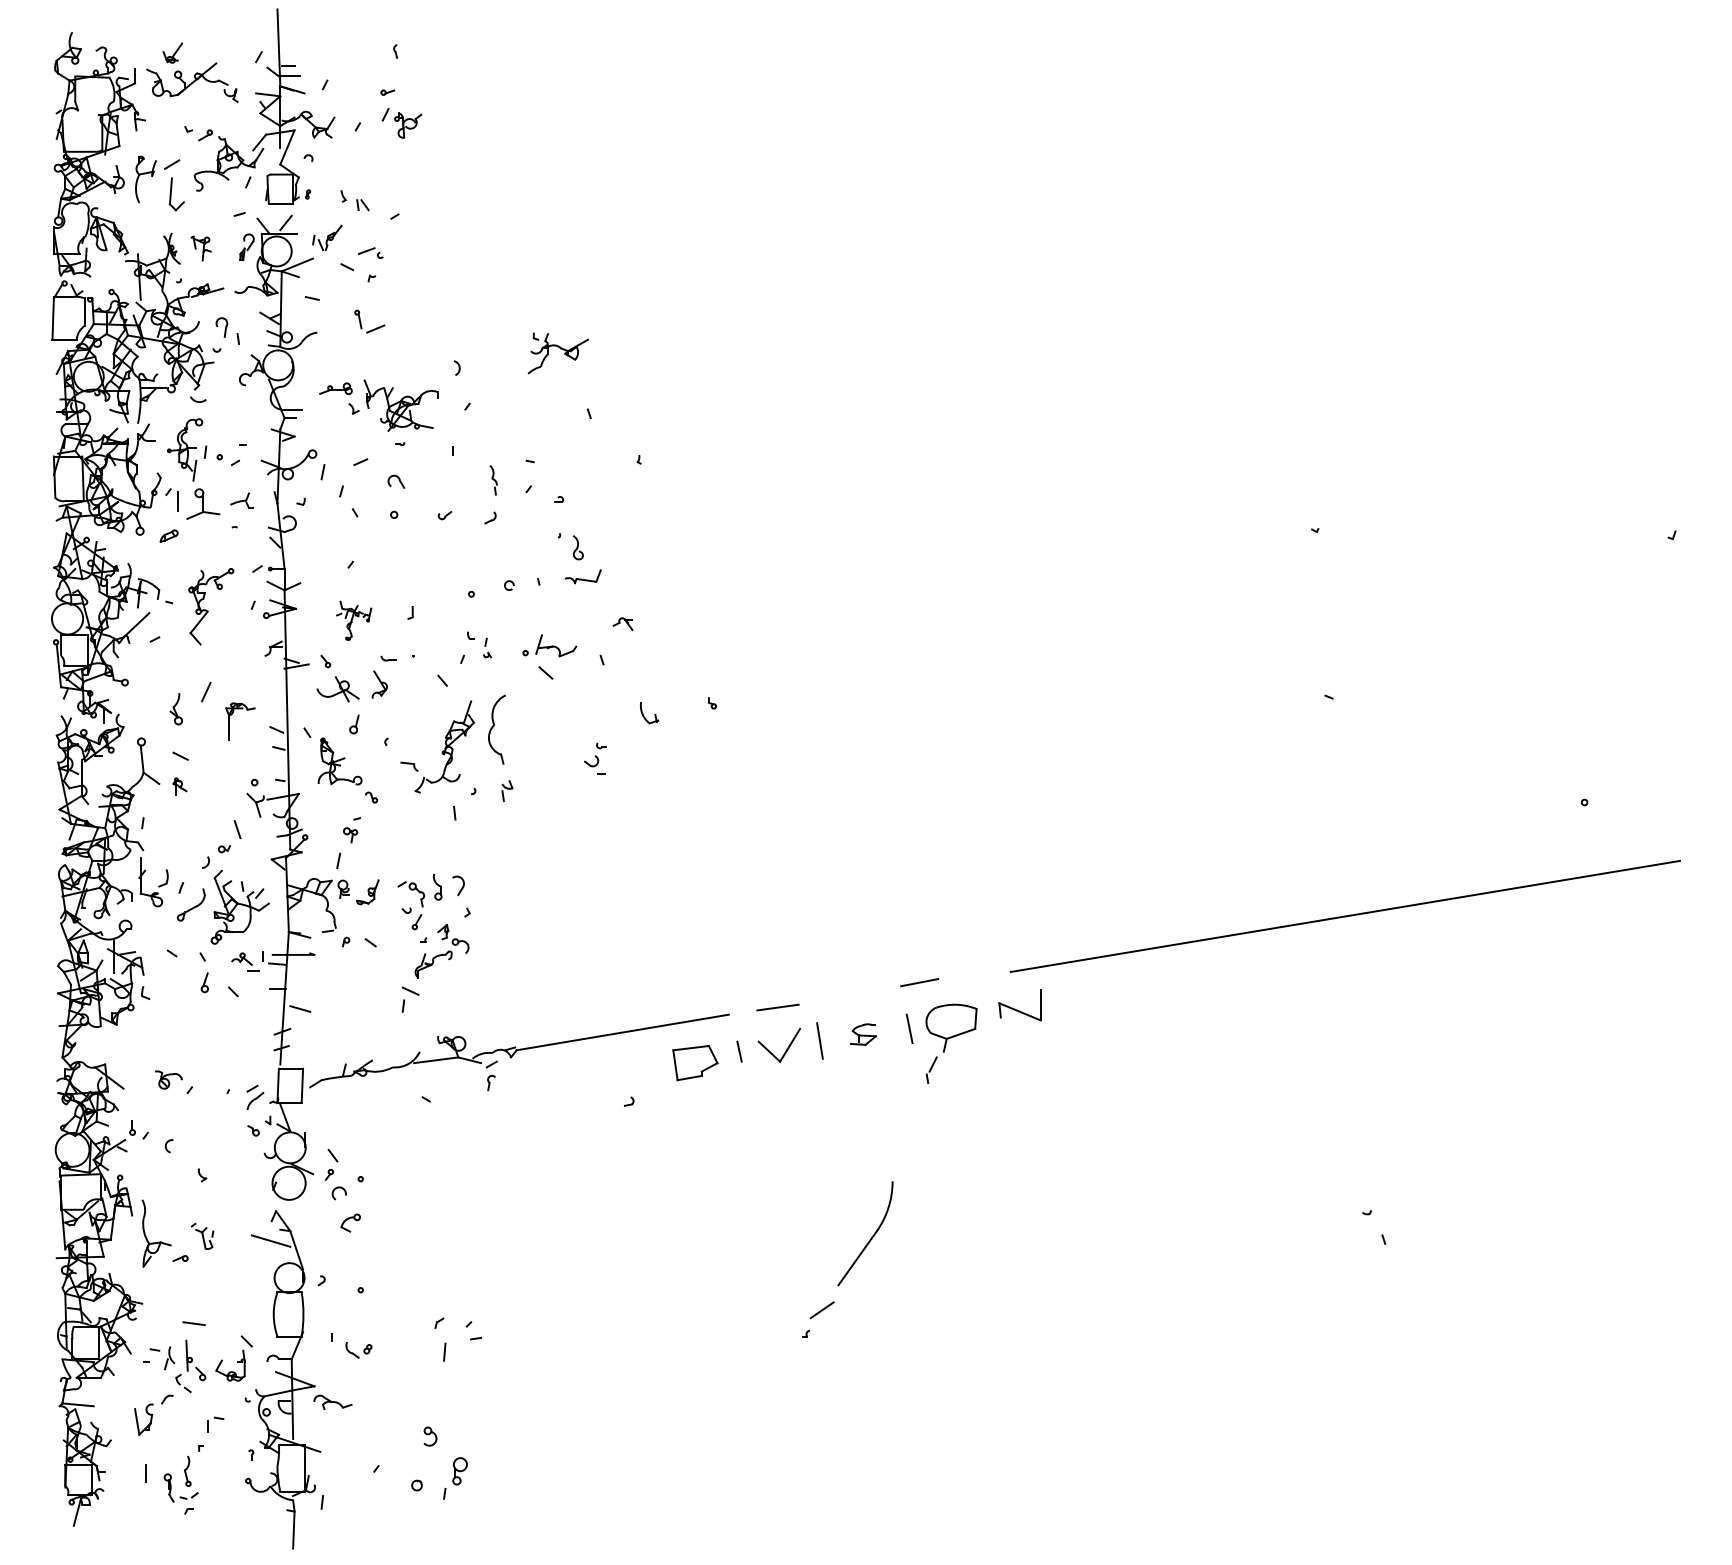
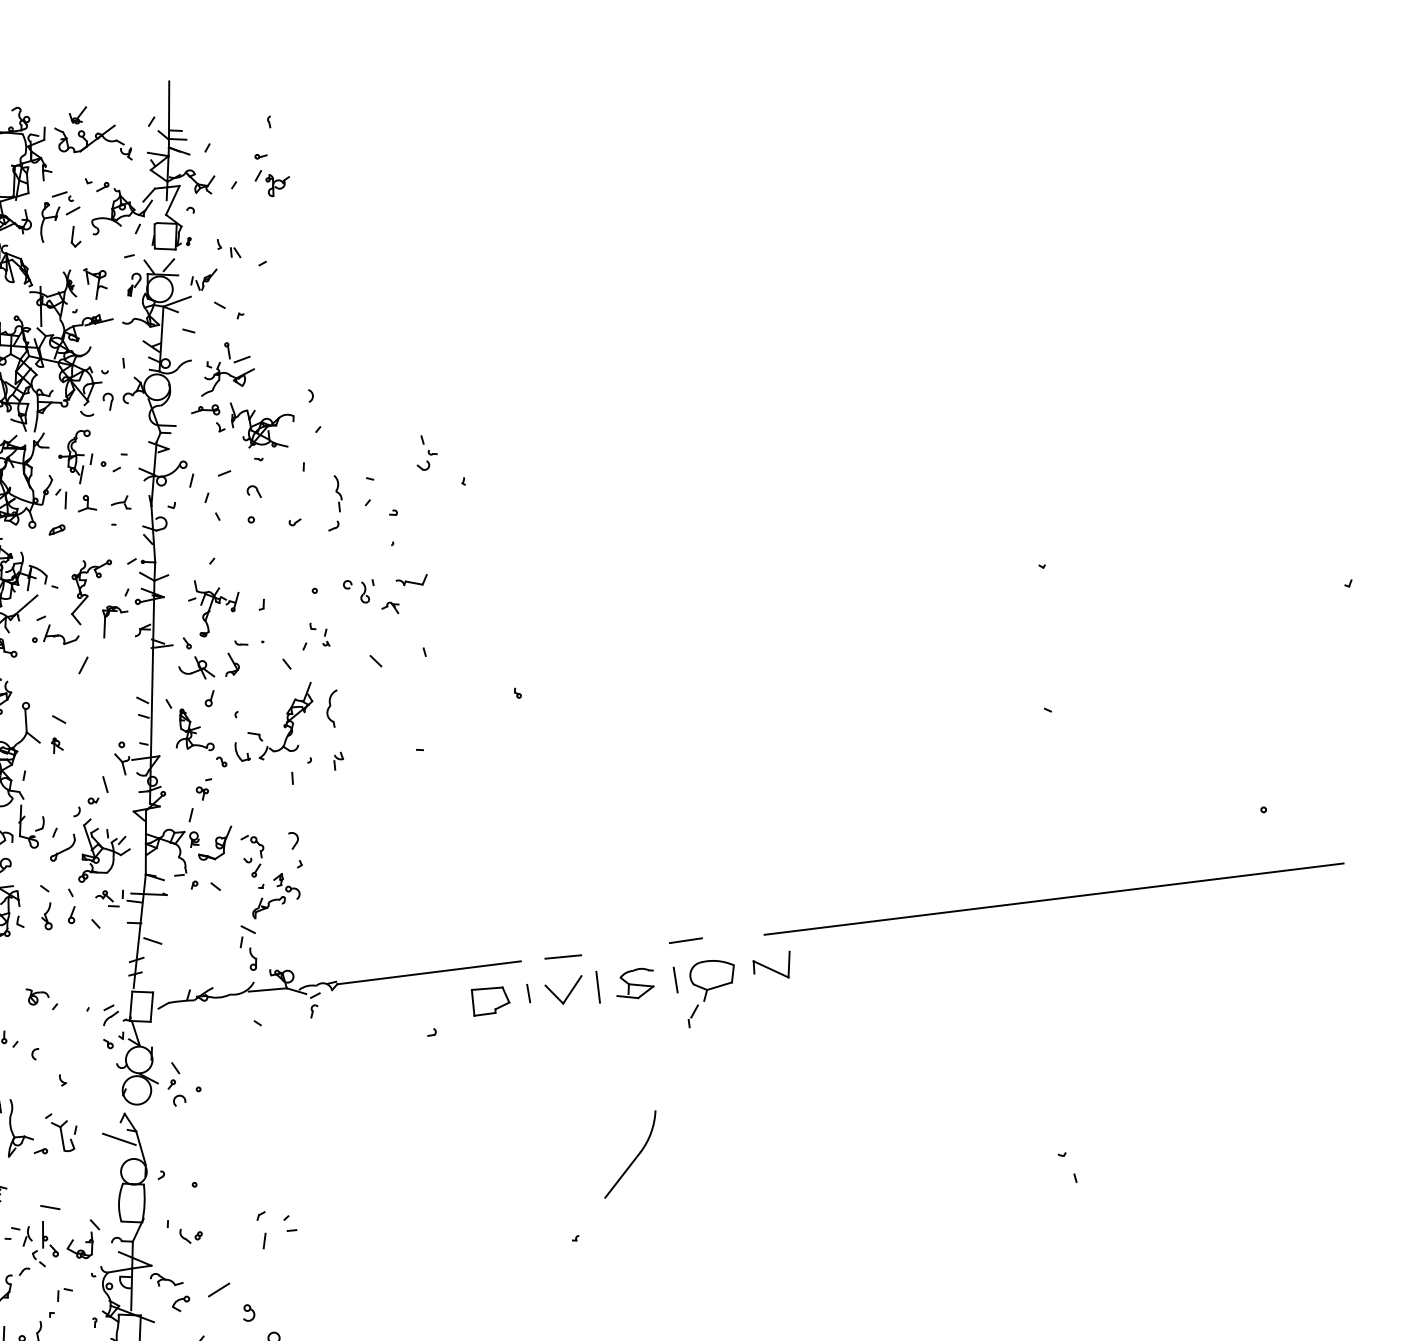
part: (177, 194) -> (76, 236), size x0.71
part: (200, 248) -> (94, 284), size x1.43
part: (370, 253) -> (62, 196), moved
part: (221, 327) -> (107, 401), moved
part: (557, 353) -> (227, 379), moved
part: (493, 480) -> (337, 493), size x1.43
part: (203, 504) -> (87, 504), size x0.62
part: (577, 547) -> (364, 592), moved
part: (353, 620) -> (212, 609), size x1.67
part: (622, 623) -> (389, 607), moved
part: (549, 645) -> (55, 634), moved
part: (175, 709) -> (46, 916), moved
part: (233, 713) -> (109, 615), moved
part: (649, 713) -> (242, 752), moved
part: (496, 730) -> (331, 708), size x0.62
part: (595, 754) -> (427, 459), moved
part: (437, 886) -> (252, 958), moved
part: (367, 892) -> (214, 843), size x1.67
part: (863, 1034) -> (635, 983), size x1.67
part: (350, 1222) -> (180, 1303), moved
part: (202, 1236) -> (60, 1132), size x1.67
line: (821, 1310) -> (218, 1290), moved

